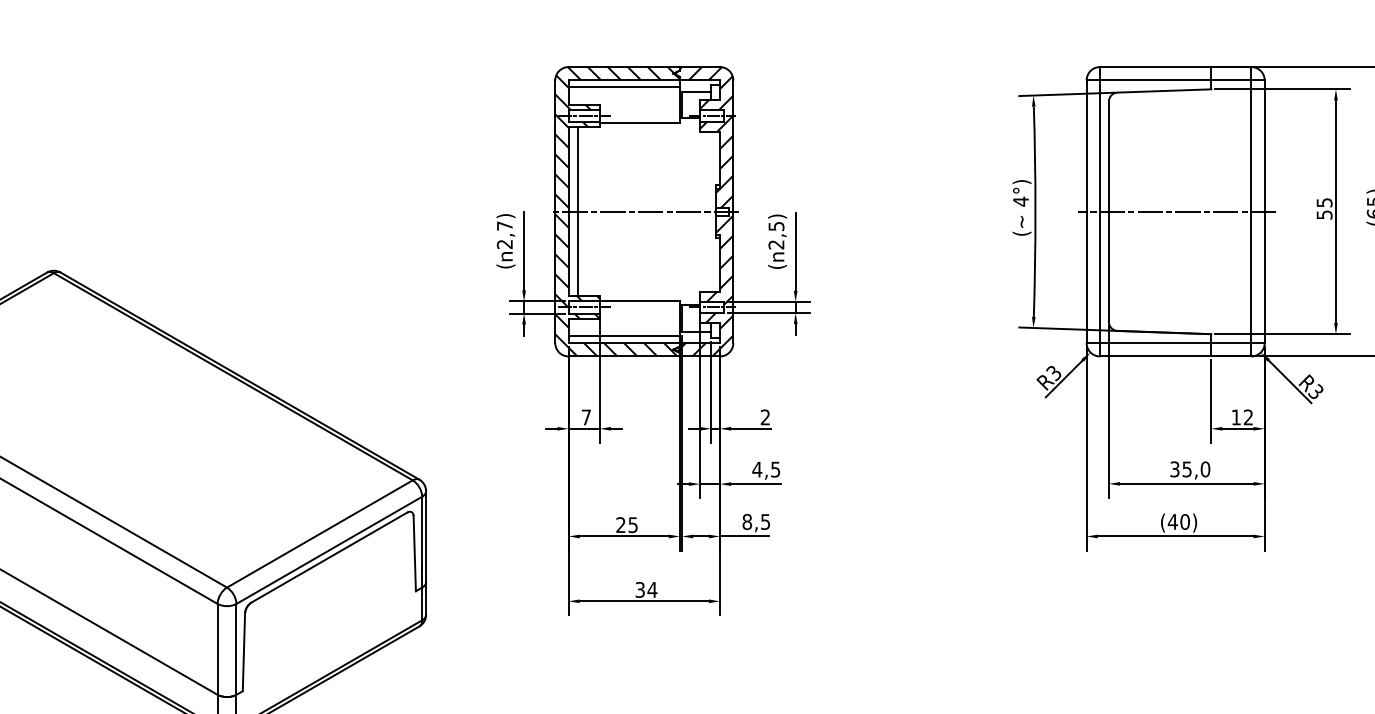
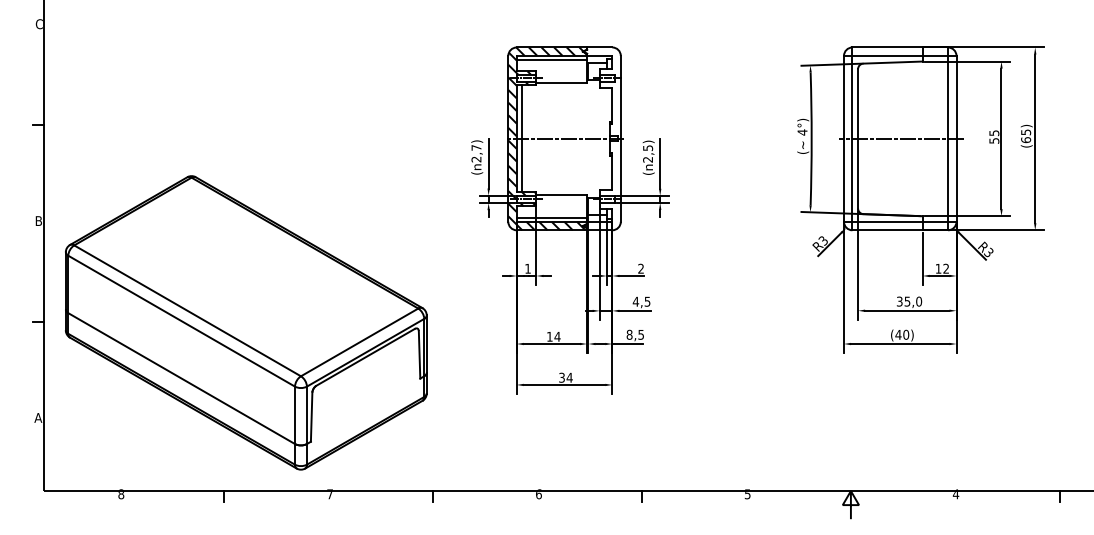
hatch: (702, 211) -> (601, 138), removed
text: (585, 416) -> (527, 268), 7 -> 1
text: (626, 524) -> (553, 336), 25 -> 14

